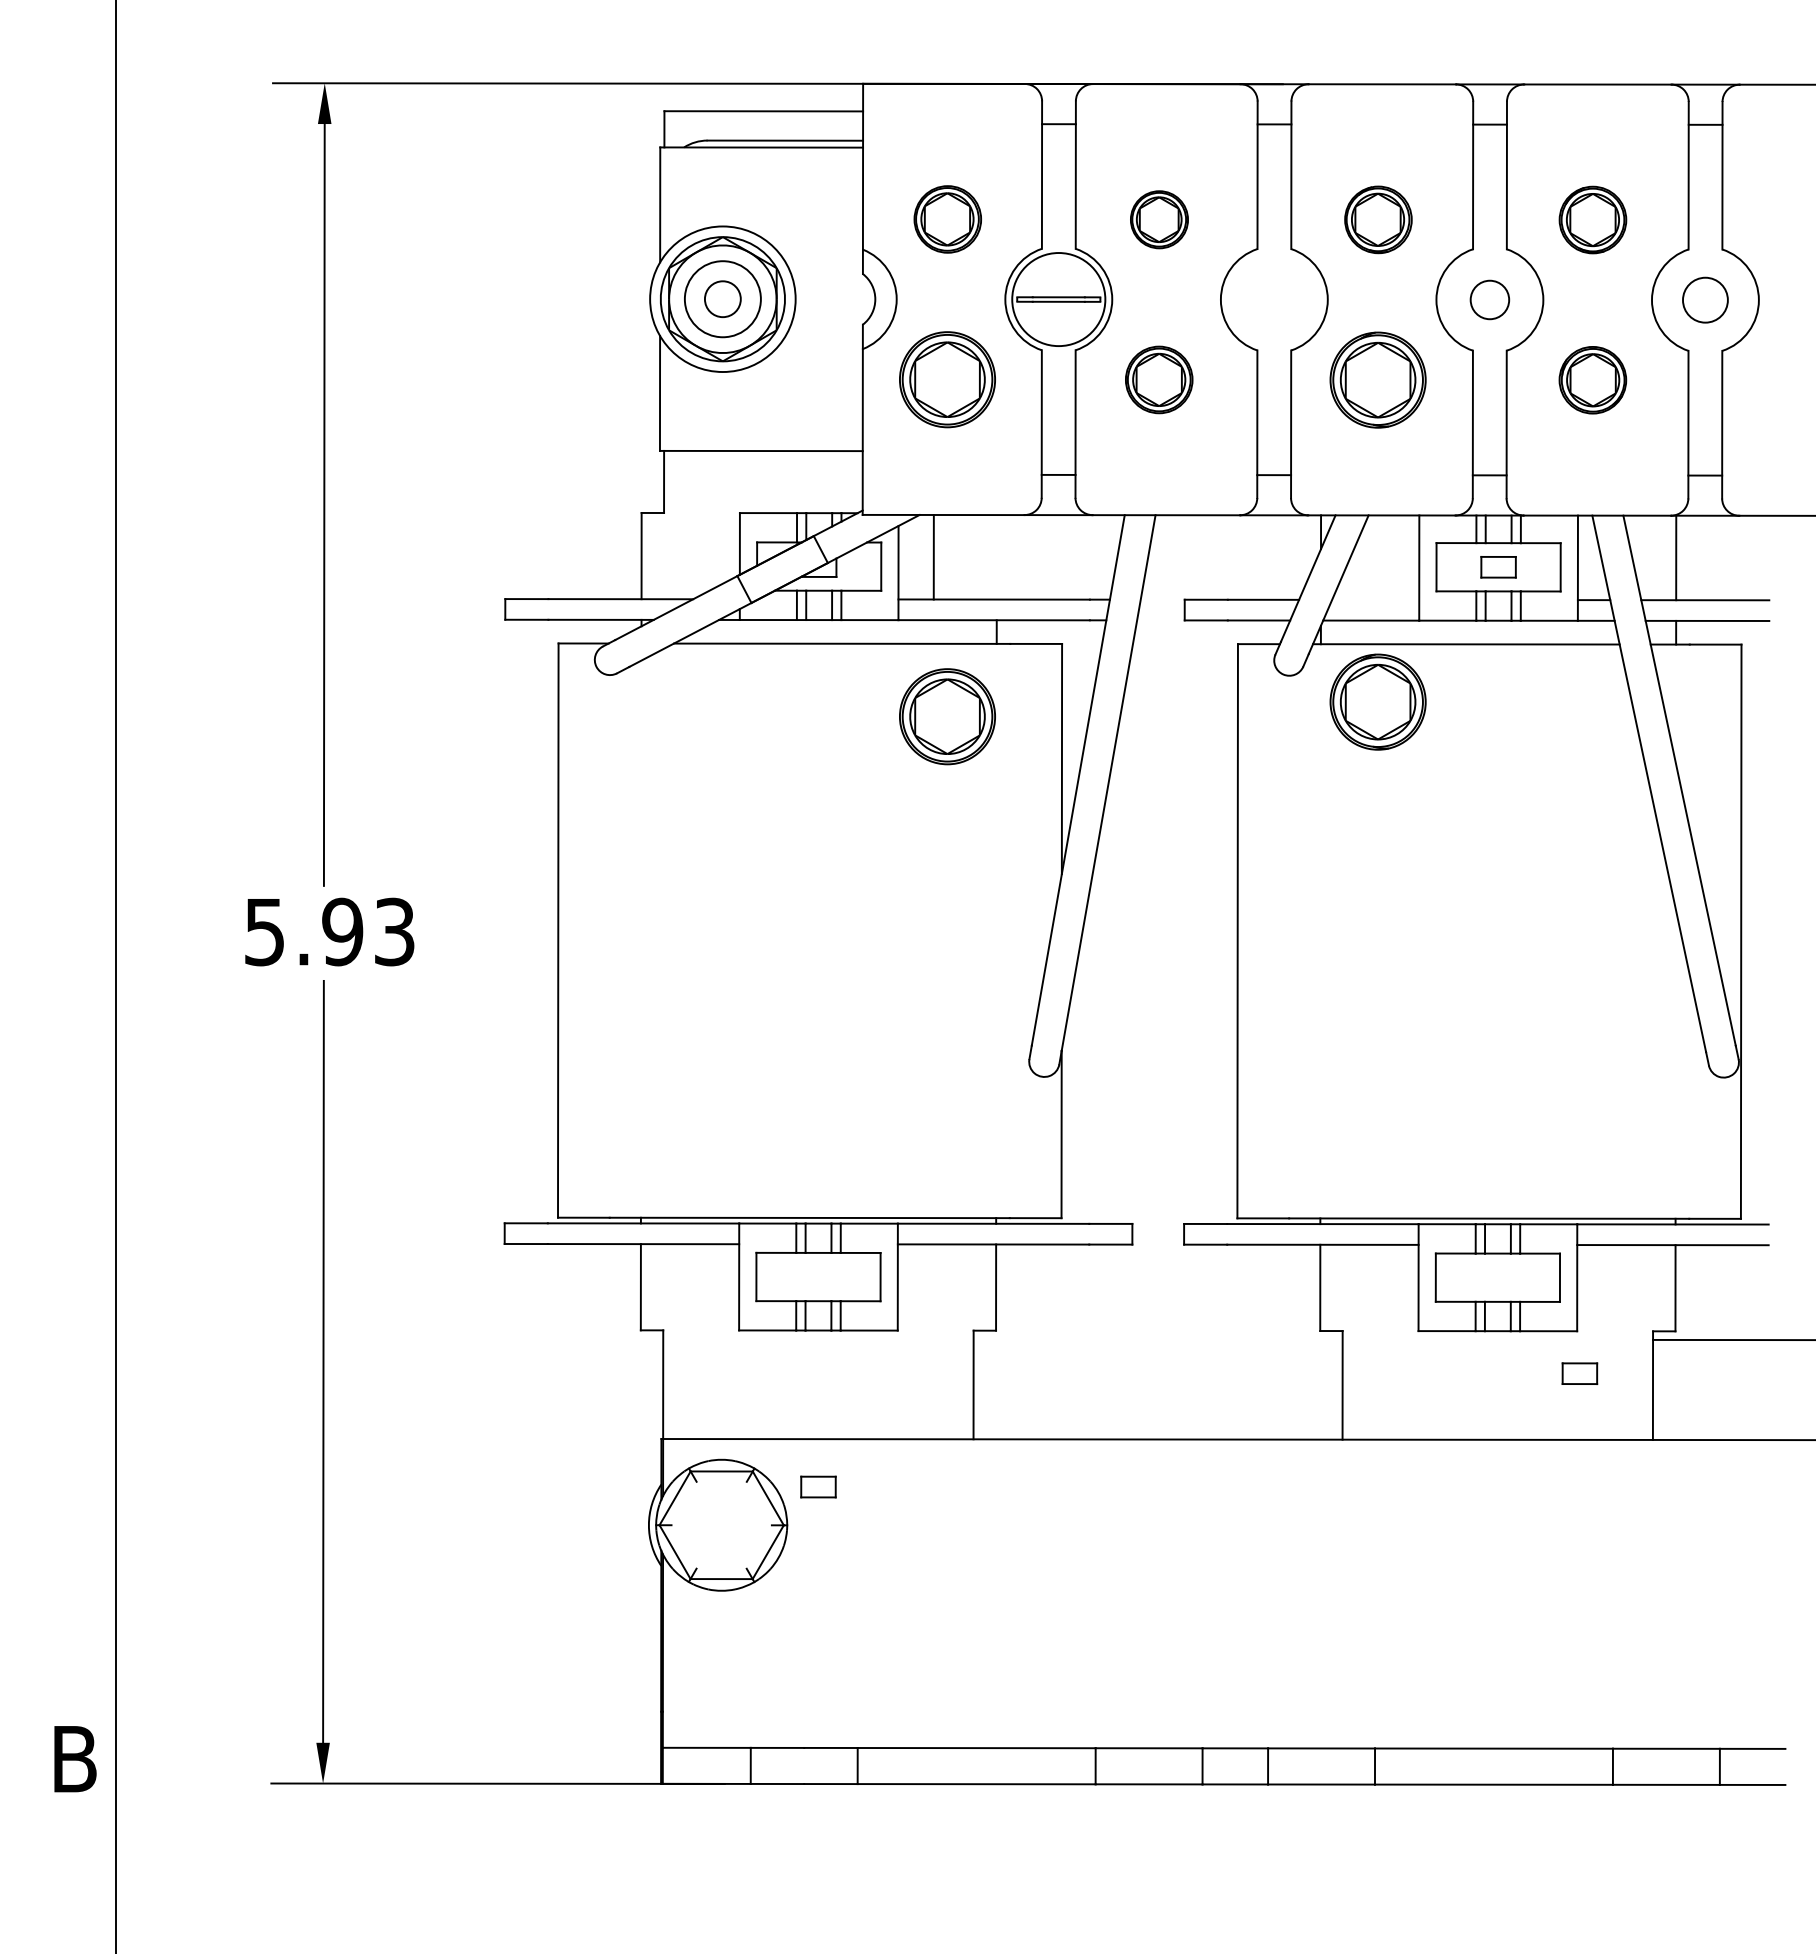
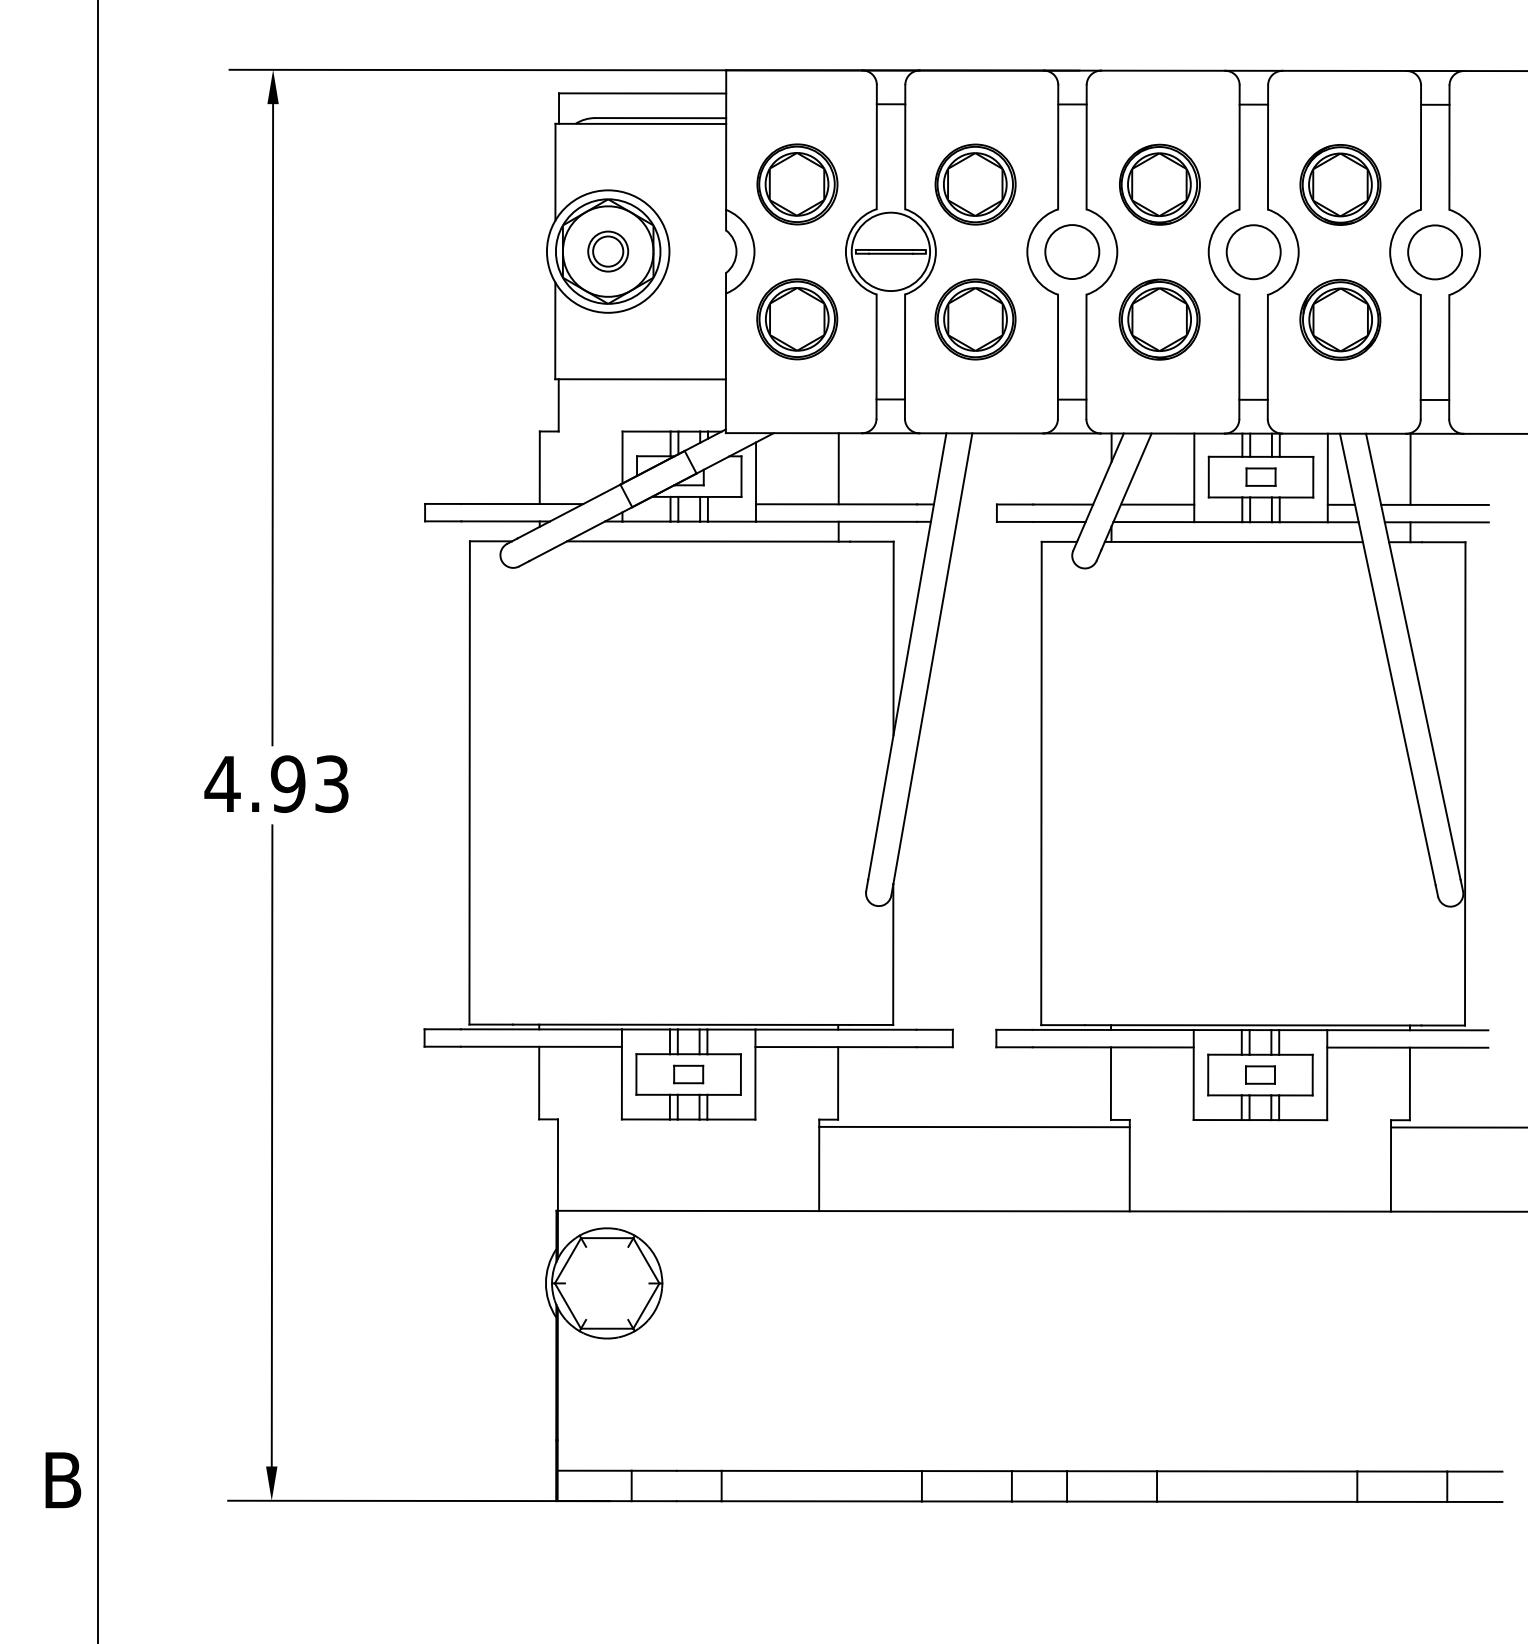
part: (947, 219) -> (797, 184), size x1.43
part: (1159, 219) -> (975, 184), size x1.67
part: (1378, 219) -> (1159, 184), size x1.43
part: (1592, 219) -> (1340, 184), size x1.43
circle: (722, 299) -> (607, 251), size x0.62
circle: (1274, 299) -> (1072, 251), added
circle: (1489, 299) -> (1253, 251), size x1.67
circle: (1705, 300) -> (1435, 252), size x1.43
part: (1158, 379) -> (974, 319), size x1.43
part: (1592, 379) -> (1340, 319), size x1.43
line: (933, 557) -> (838, 468), moved
line: (1375, 599) -> (1157, 504), added
part: (1377, 701) -> (1159, 590), removed
part: (947, 716) -> (797, 602), removed
text: (264, 932) -> (222, 784), 5.93 -> 4.93
line: (1157, 1339) -> (973, 1127), added
part: (1579, 1373) -> (1260, 1074), moved
part: (818, 1486) -> (688, 1074), moved

